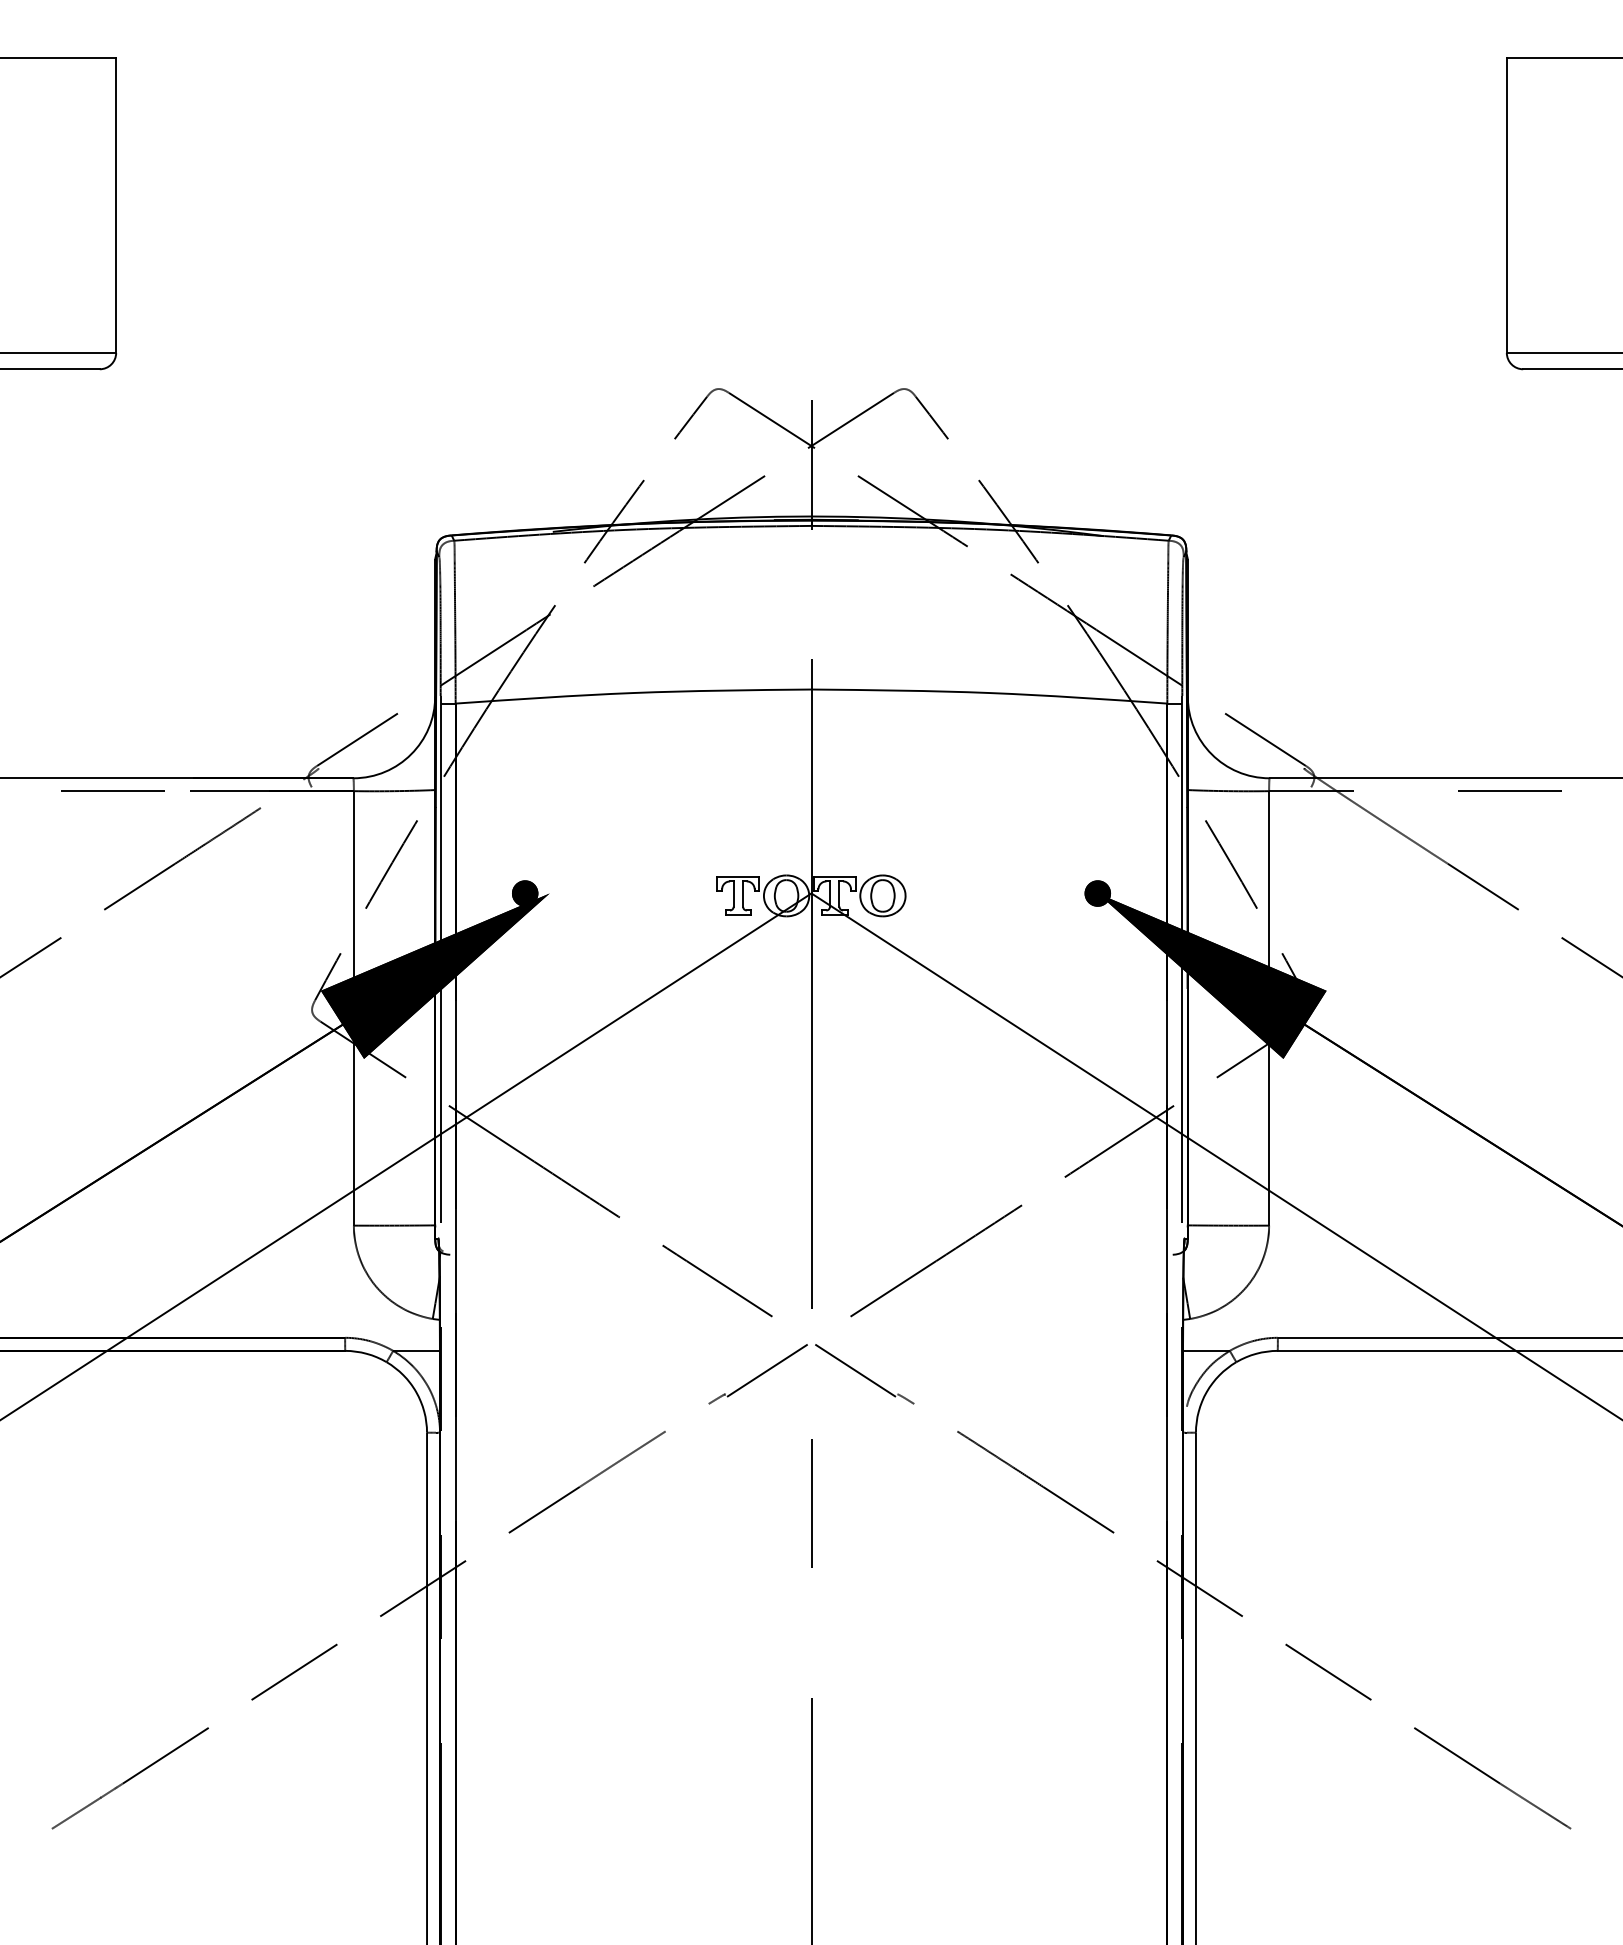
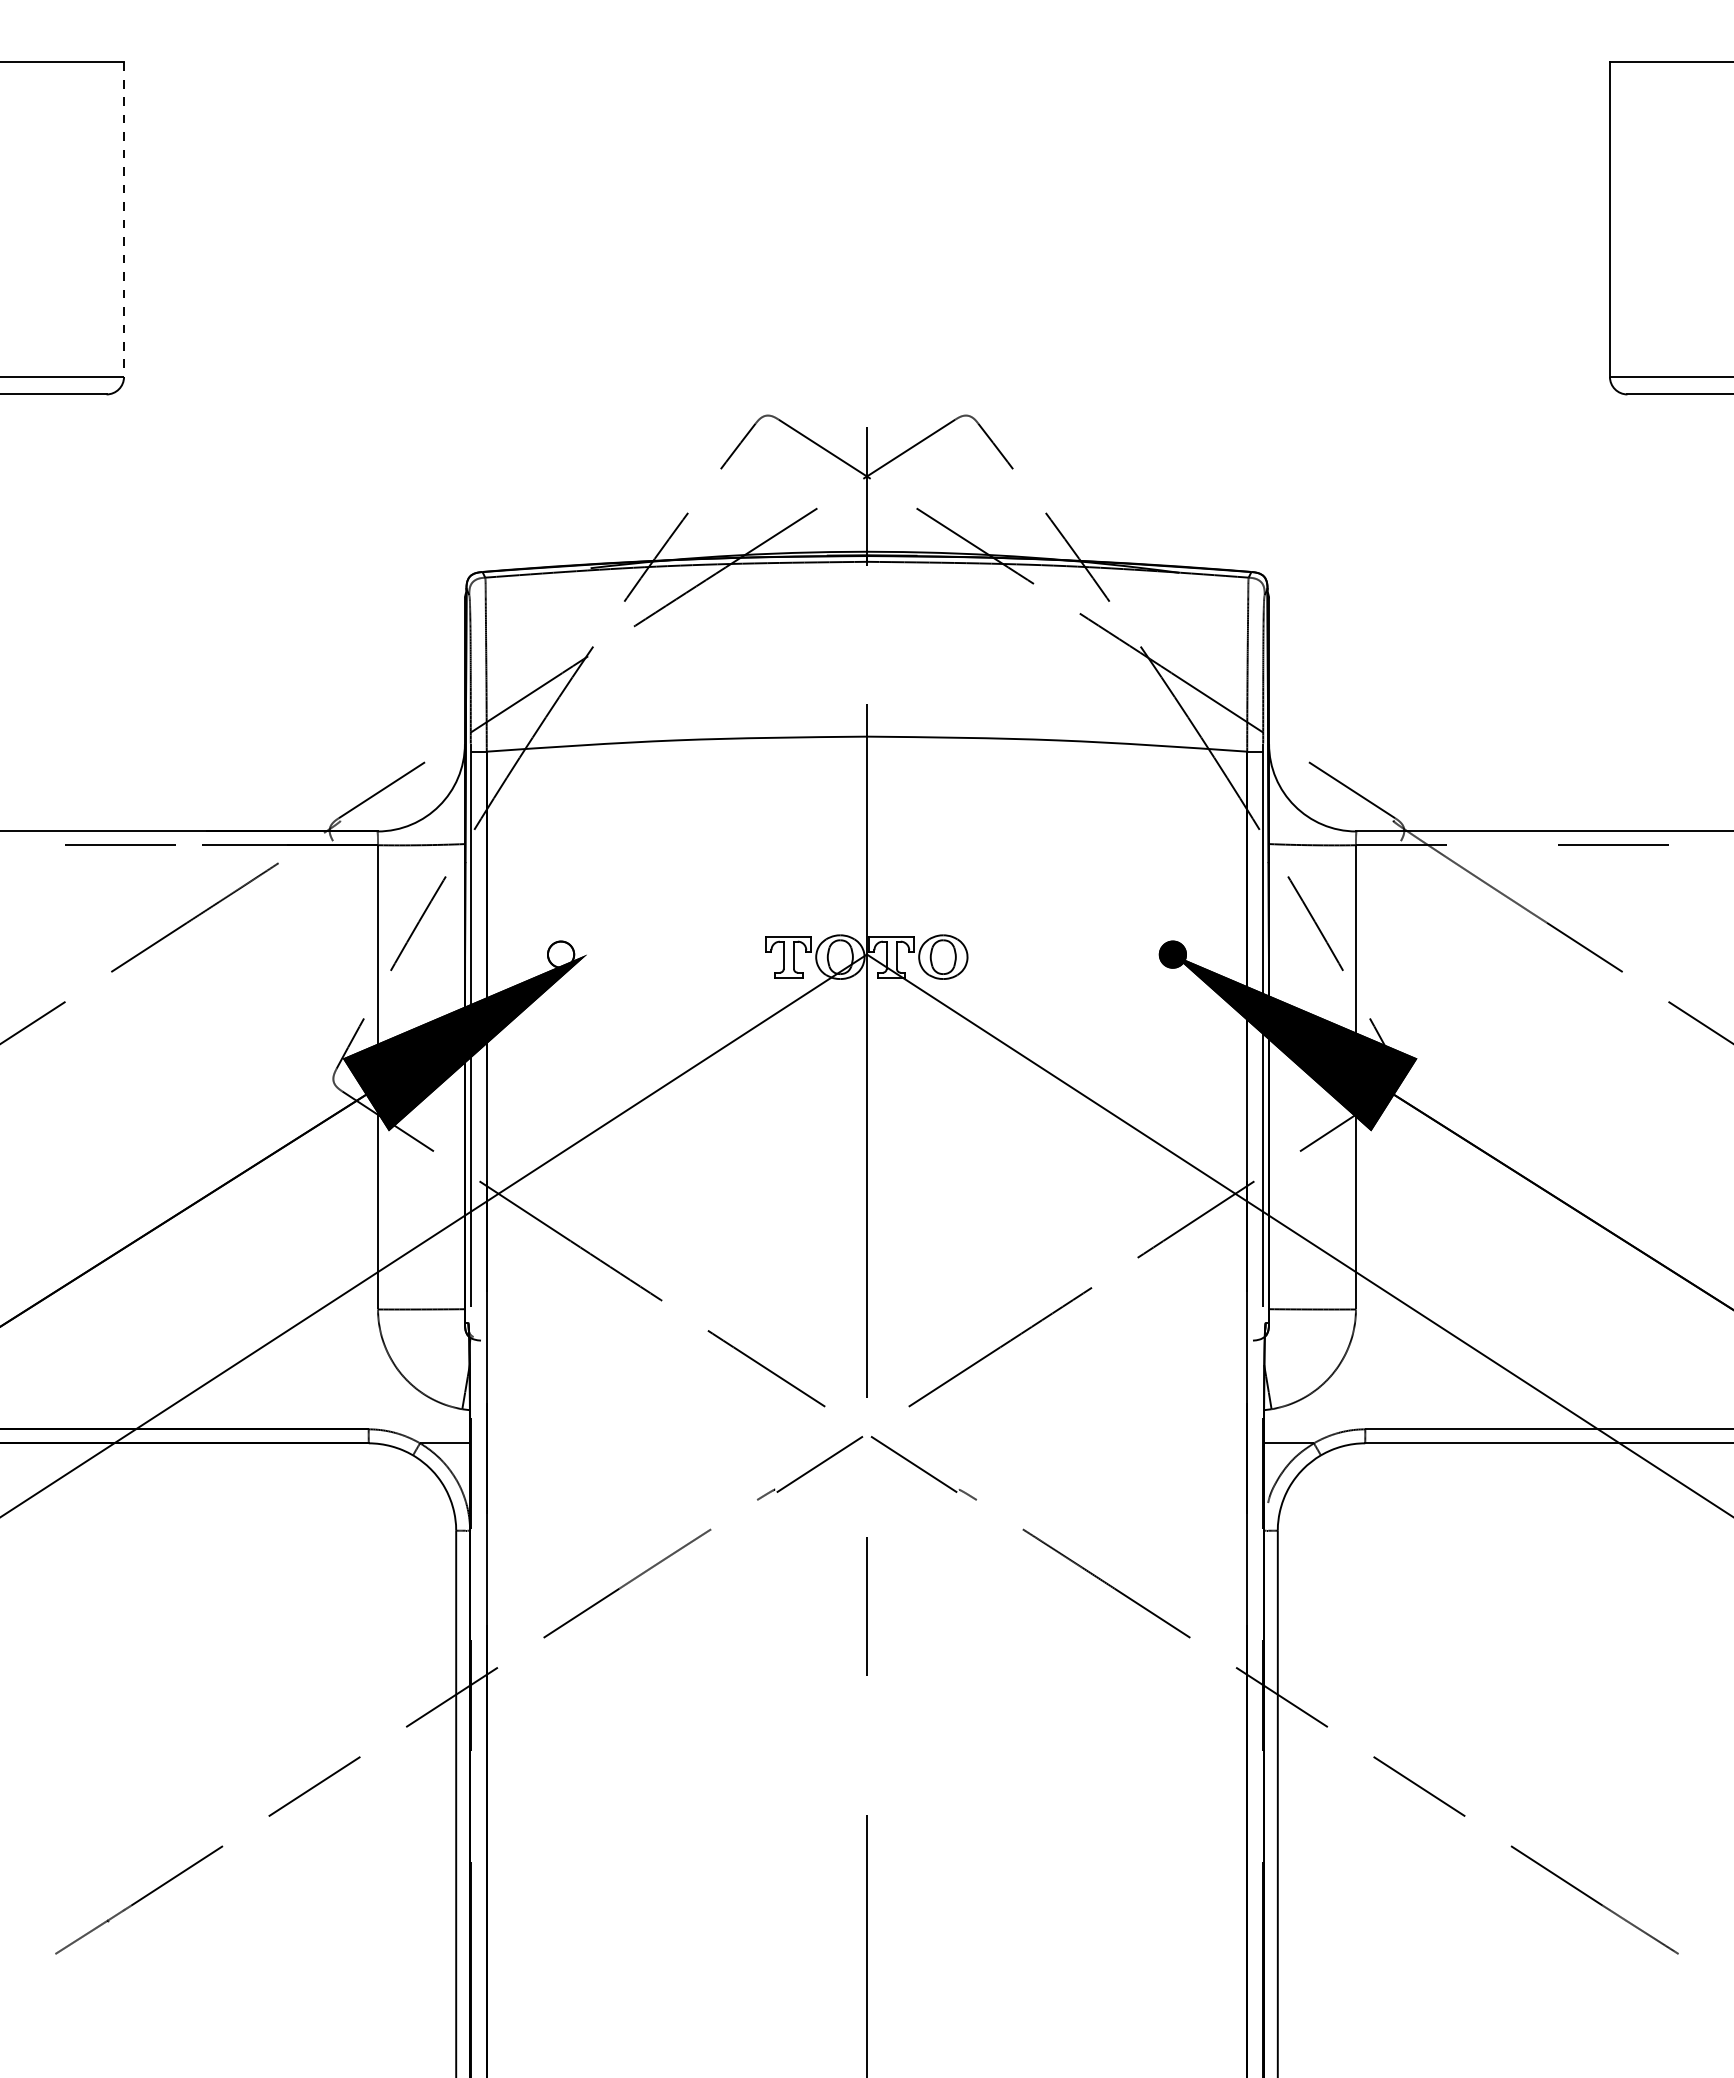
line: (116, 206) -> (124, 220), solid -> dashed
fill: (524, 893) -> (560, 954), removed

